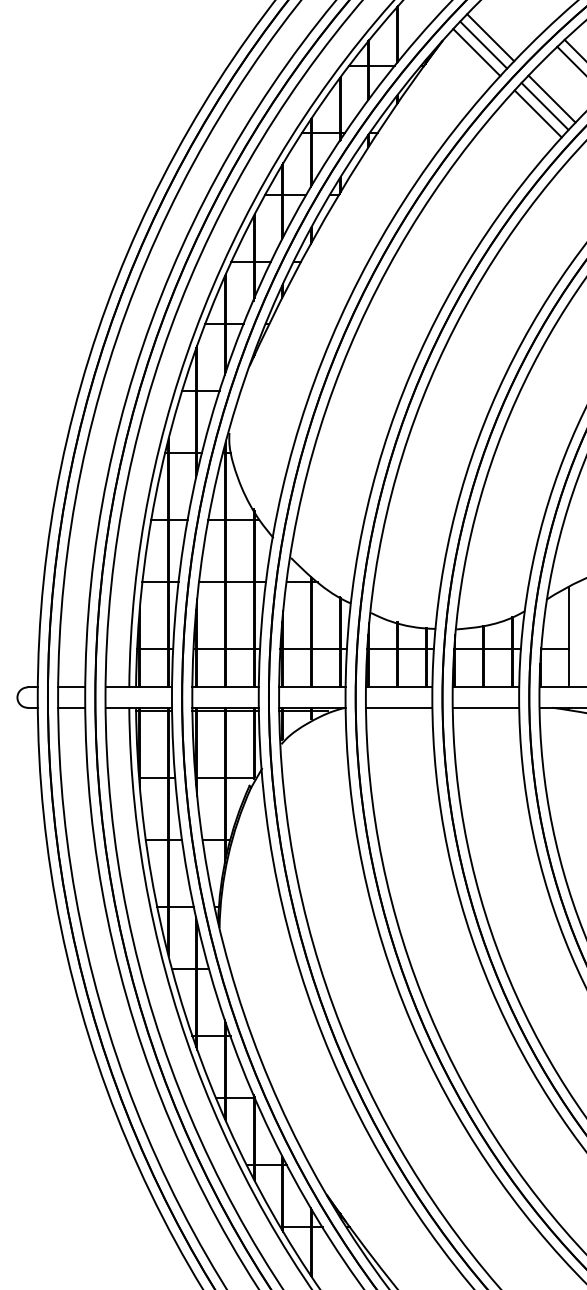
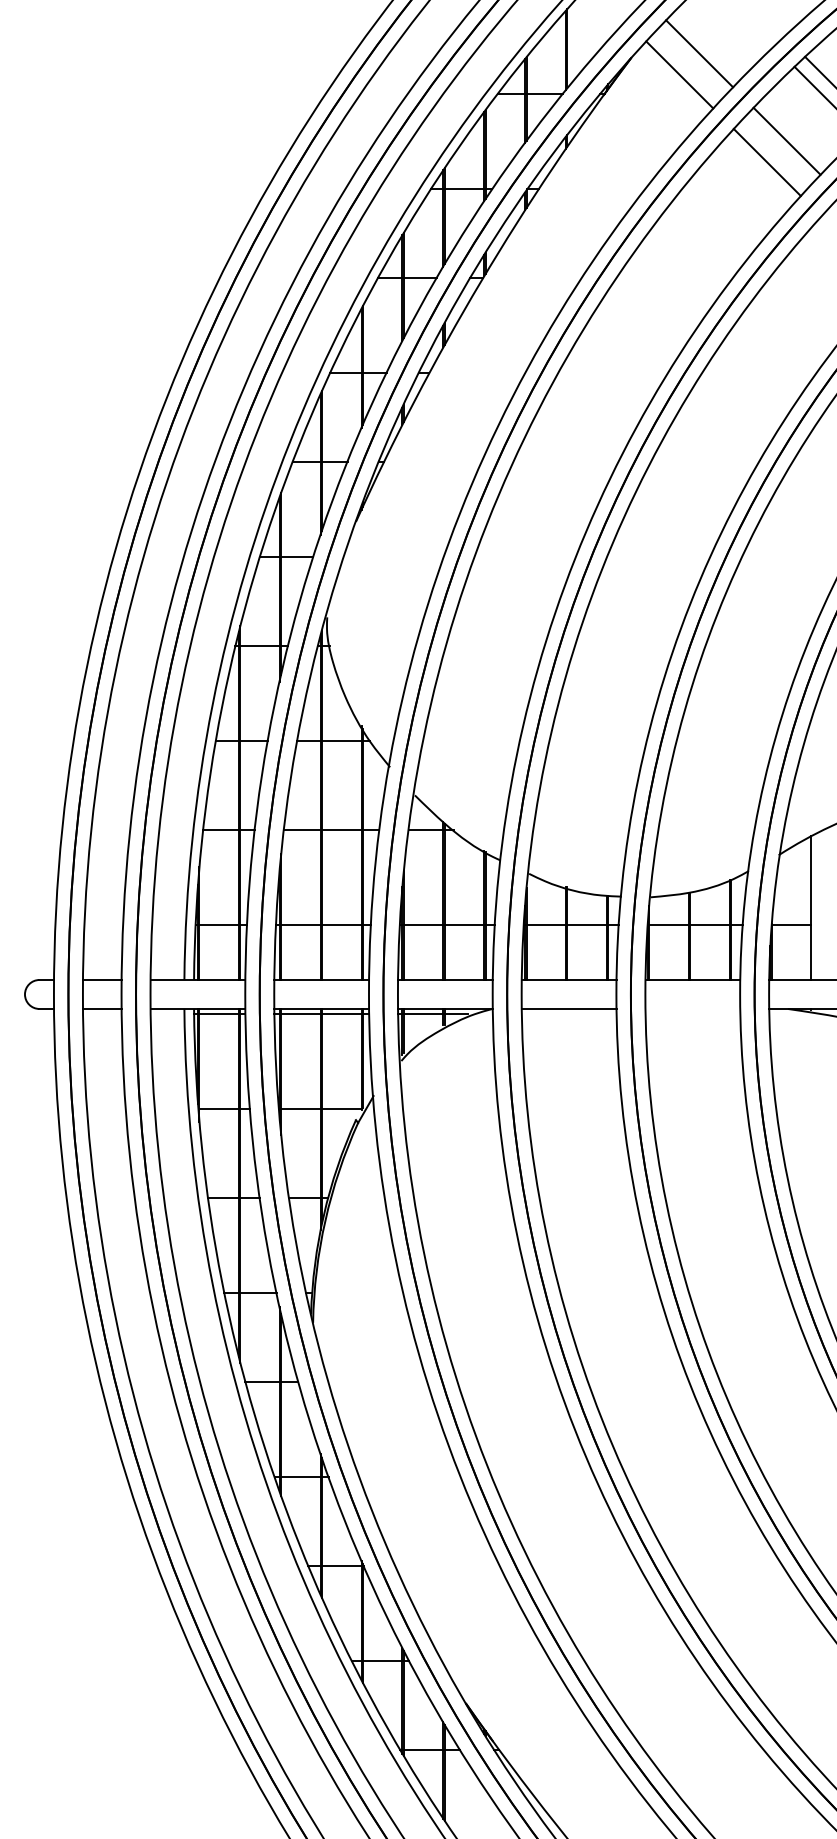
line: (483, 44) -> (689, 63), removed
line: (544, 106) -> (776, 151), removed
line: (485, 707) -> (692, 1008), removed

